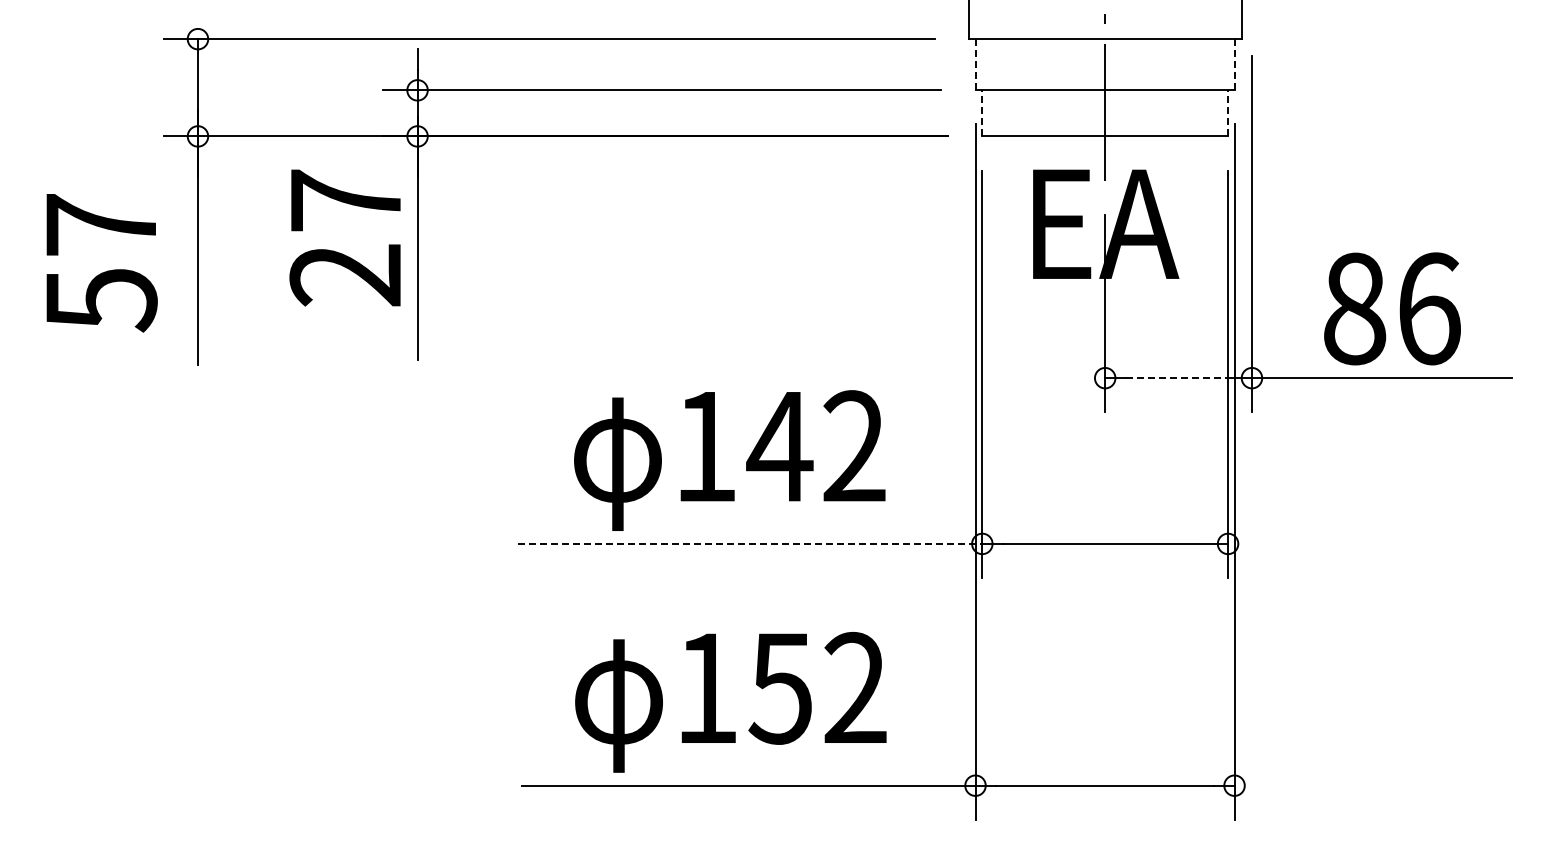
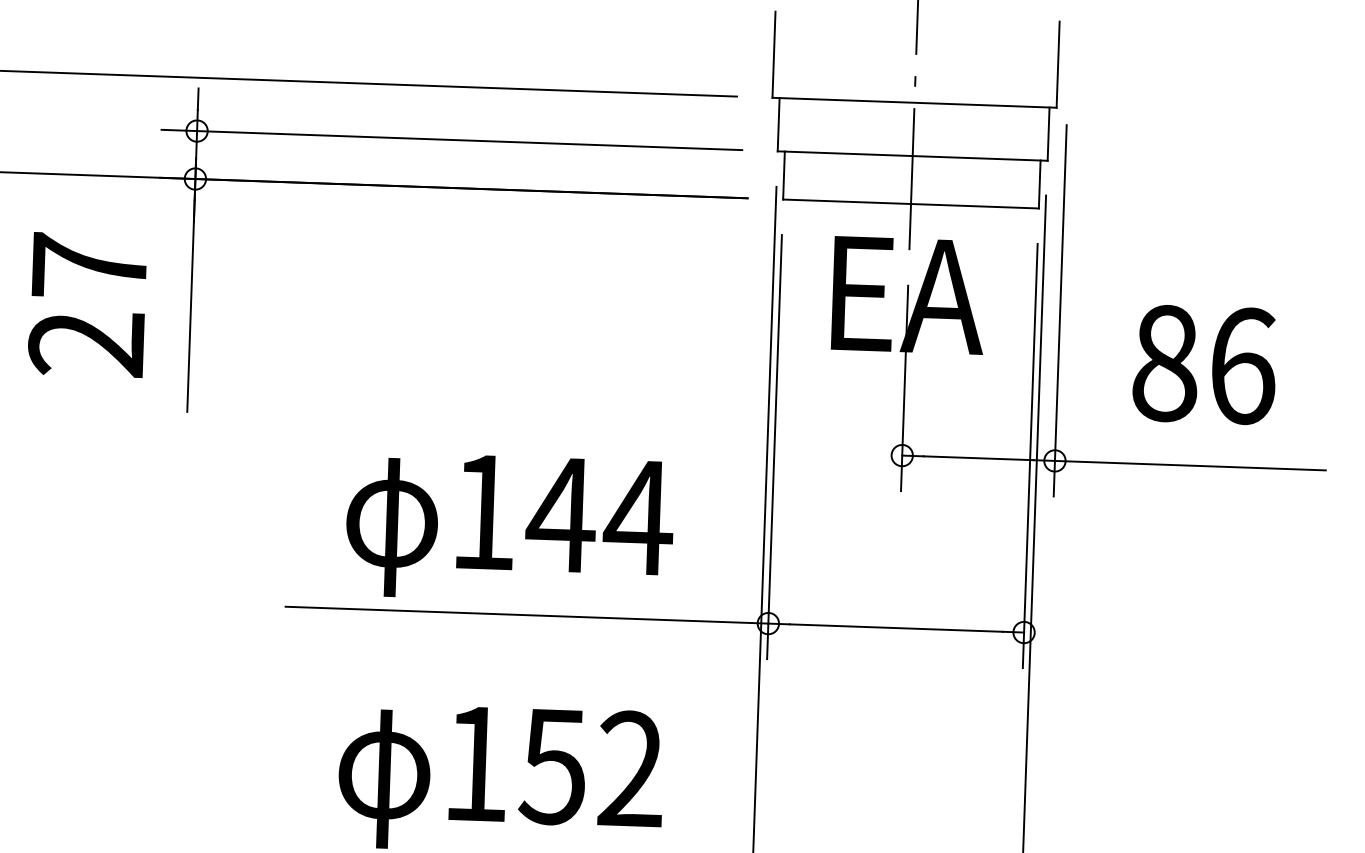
line: (975, 64) -> (778, 124), dashed -> solid
line: (1234, 64) -> (1048, 133), dashed -> solid
line: (982, 112) -> (784, 174), dashed -> solid
line: (1228, 112) -> (1040, 183), dashed -> solid
text: (344, 237) -> (86, 304), moved
text: (1392, 308) -> (1204, 364), moved
line: (1178, 378) -> (978, 458), dashed -> solid
text: (853, 445) -> (637, 516), 142 -> 144
line: (750, 543) -> (527, 614), dashed -> solid

